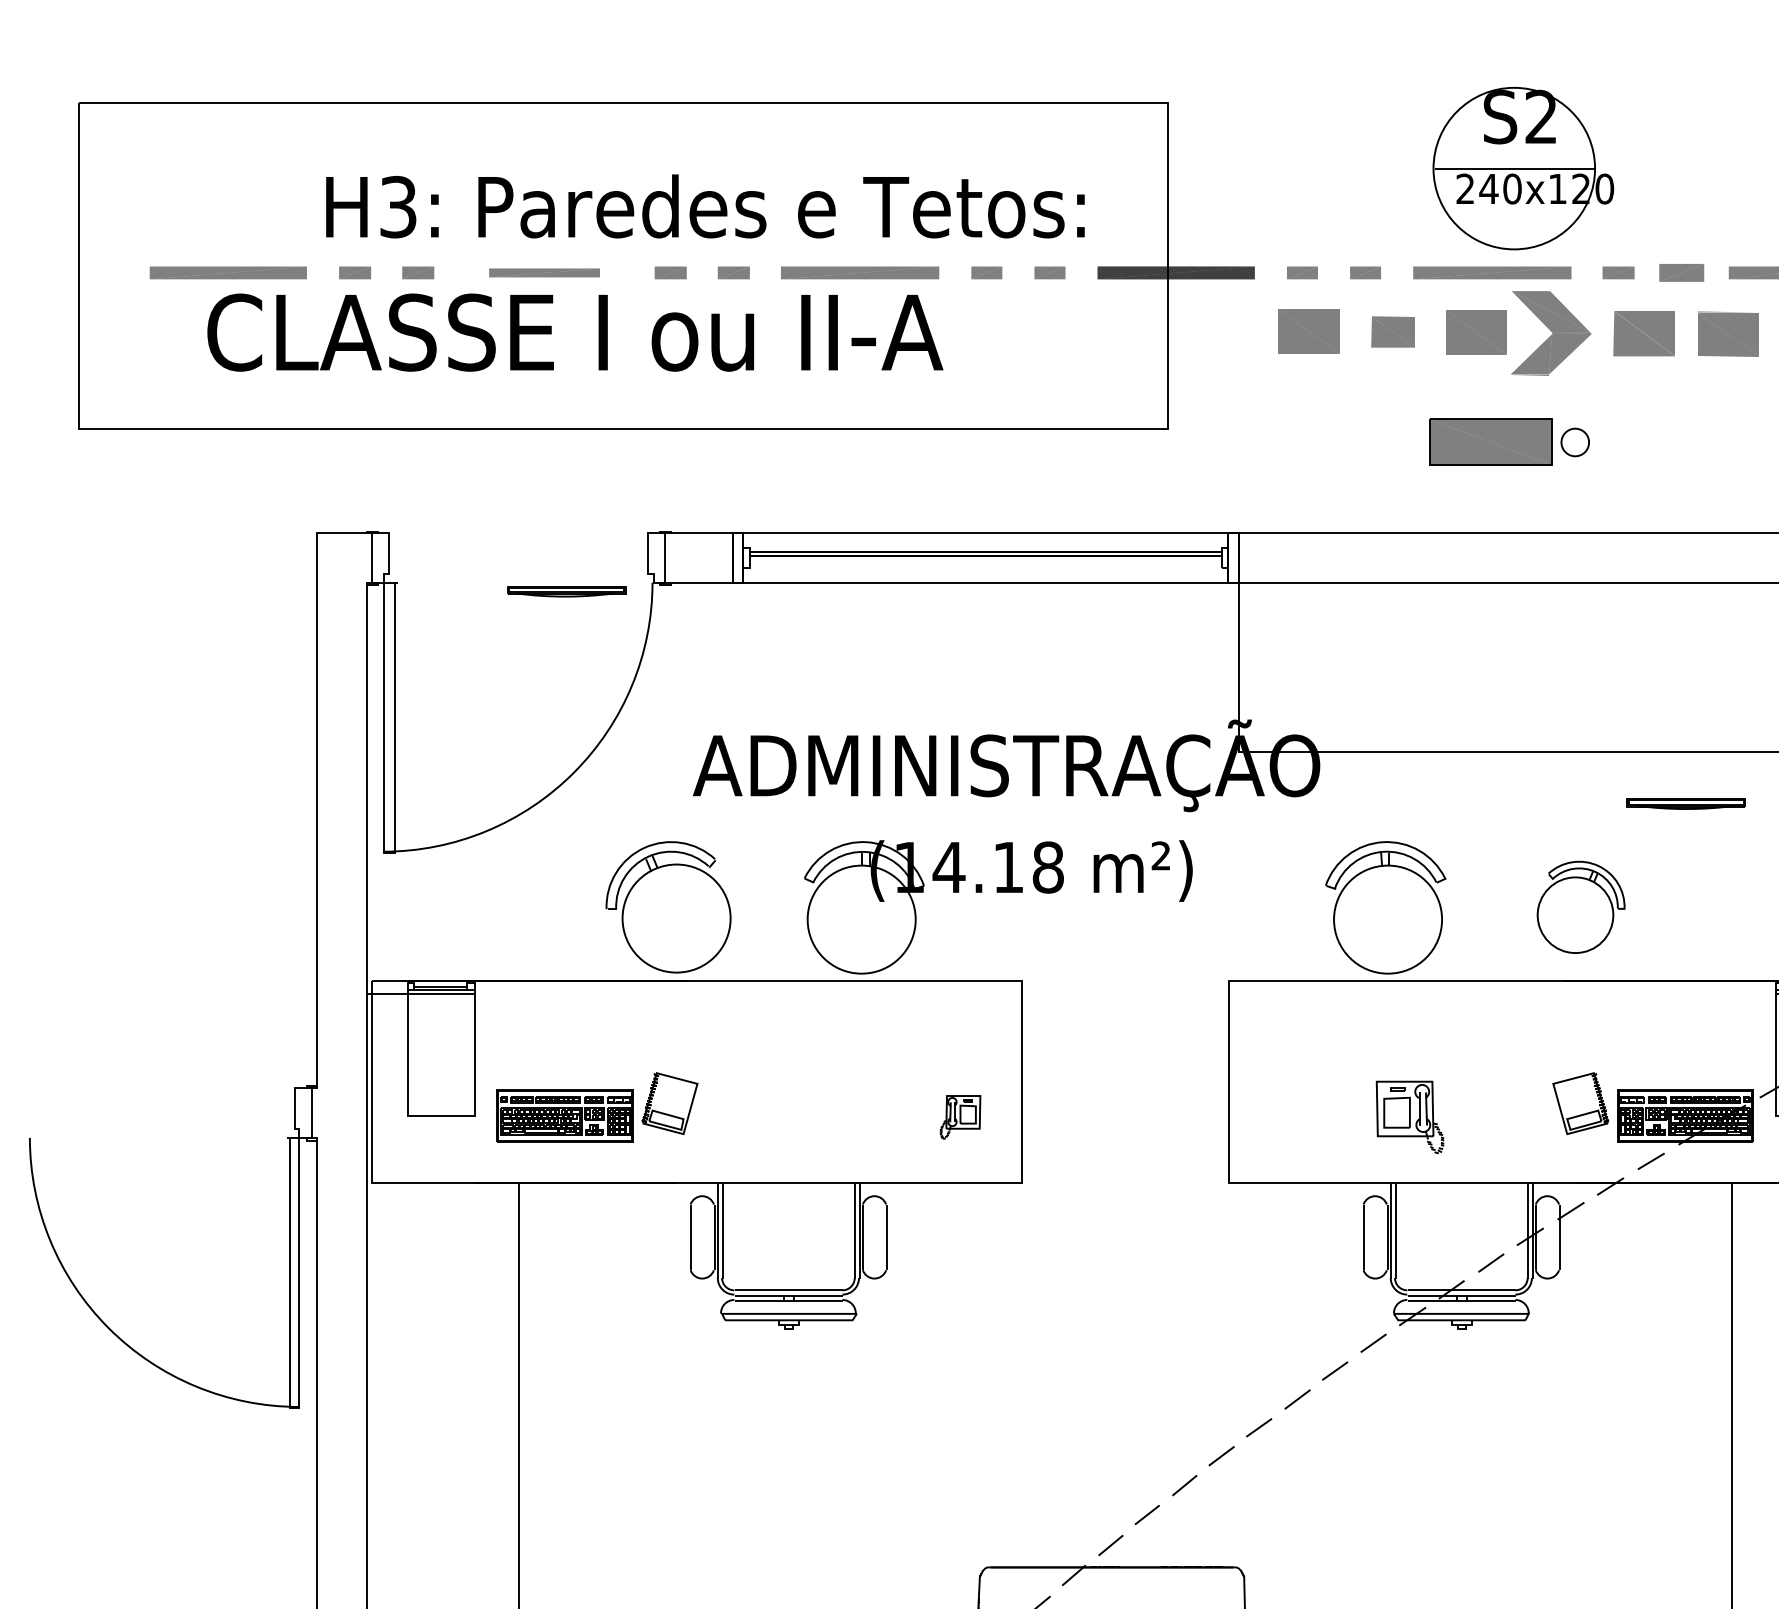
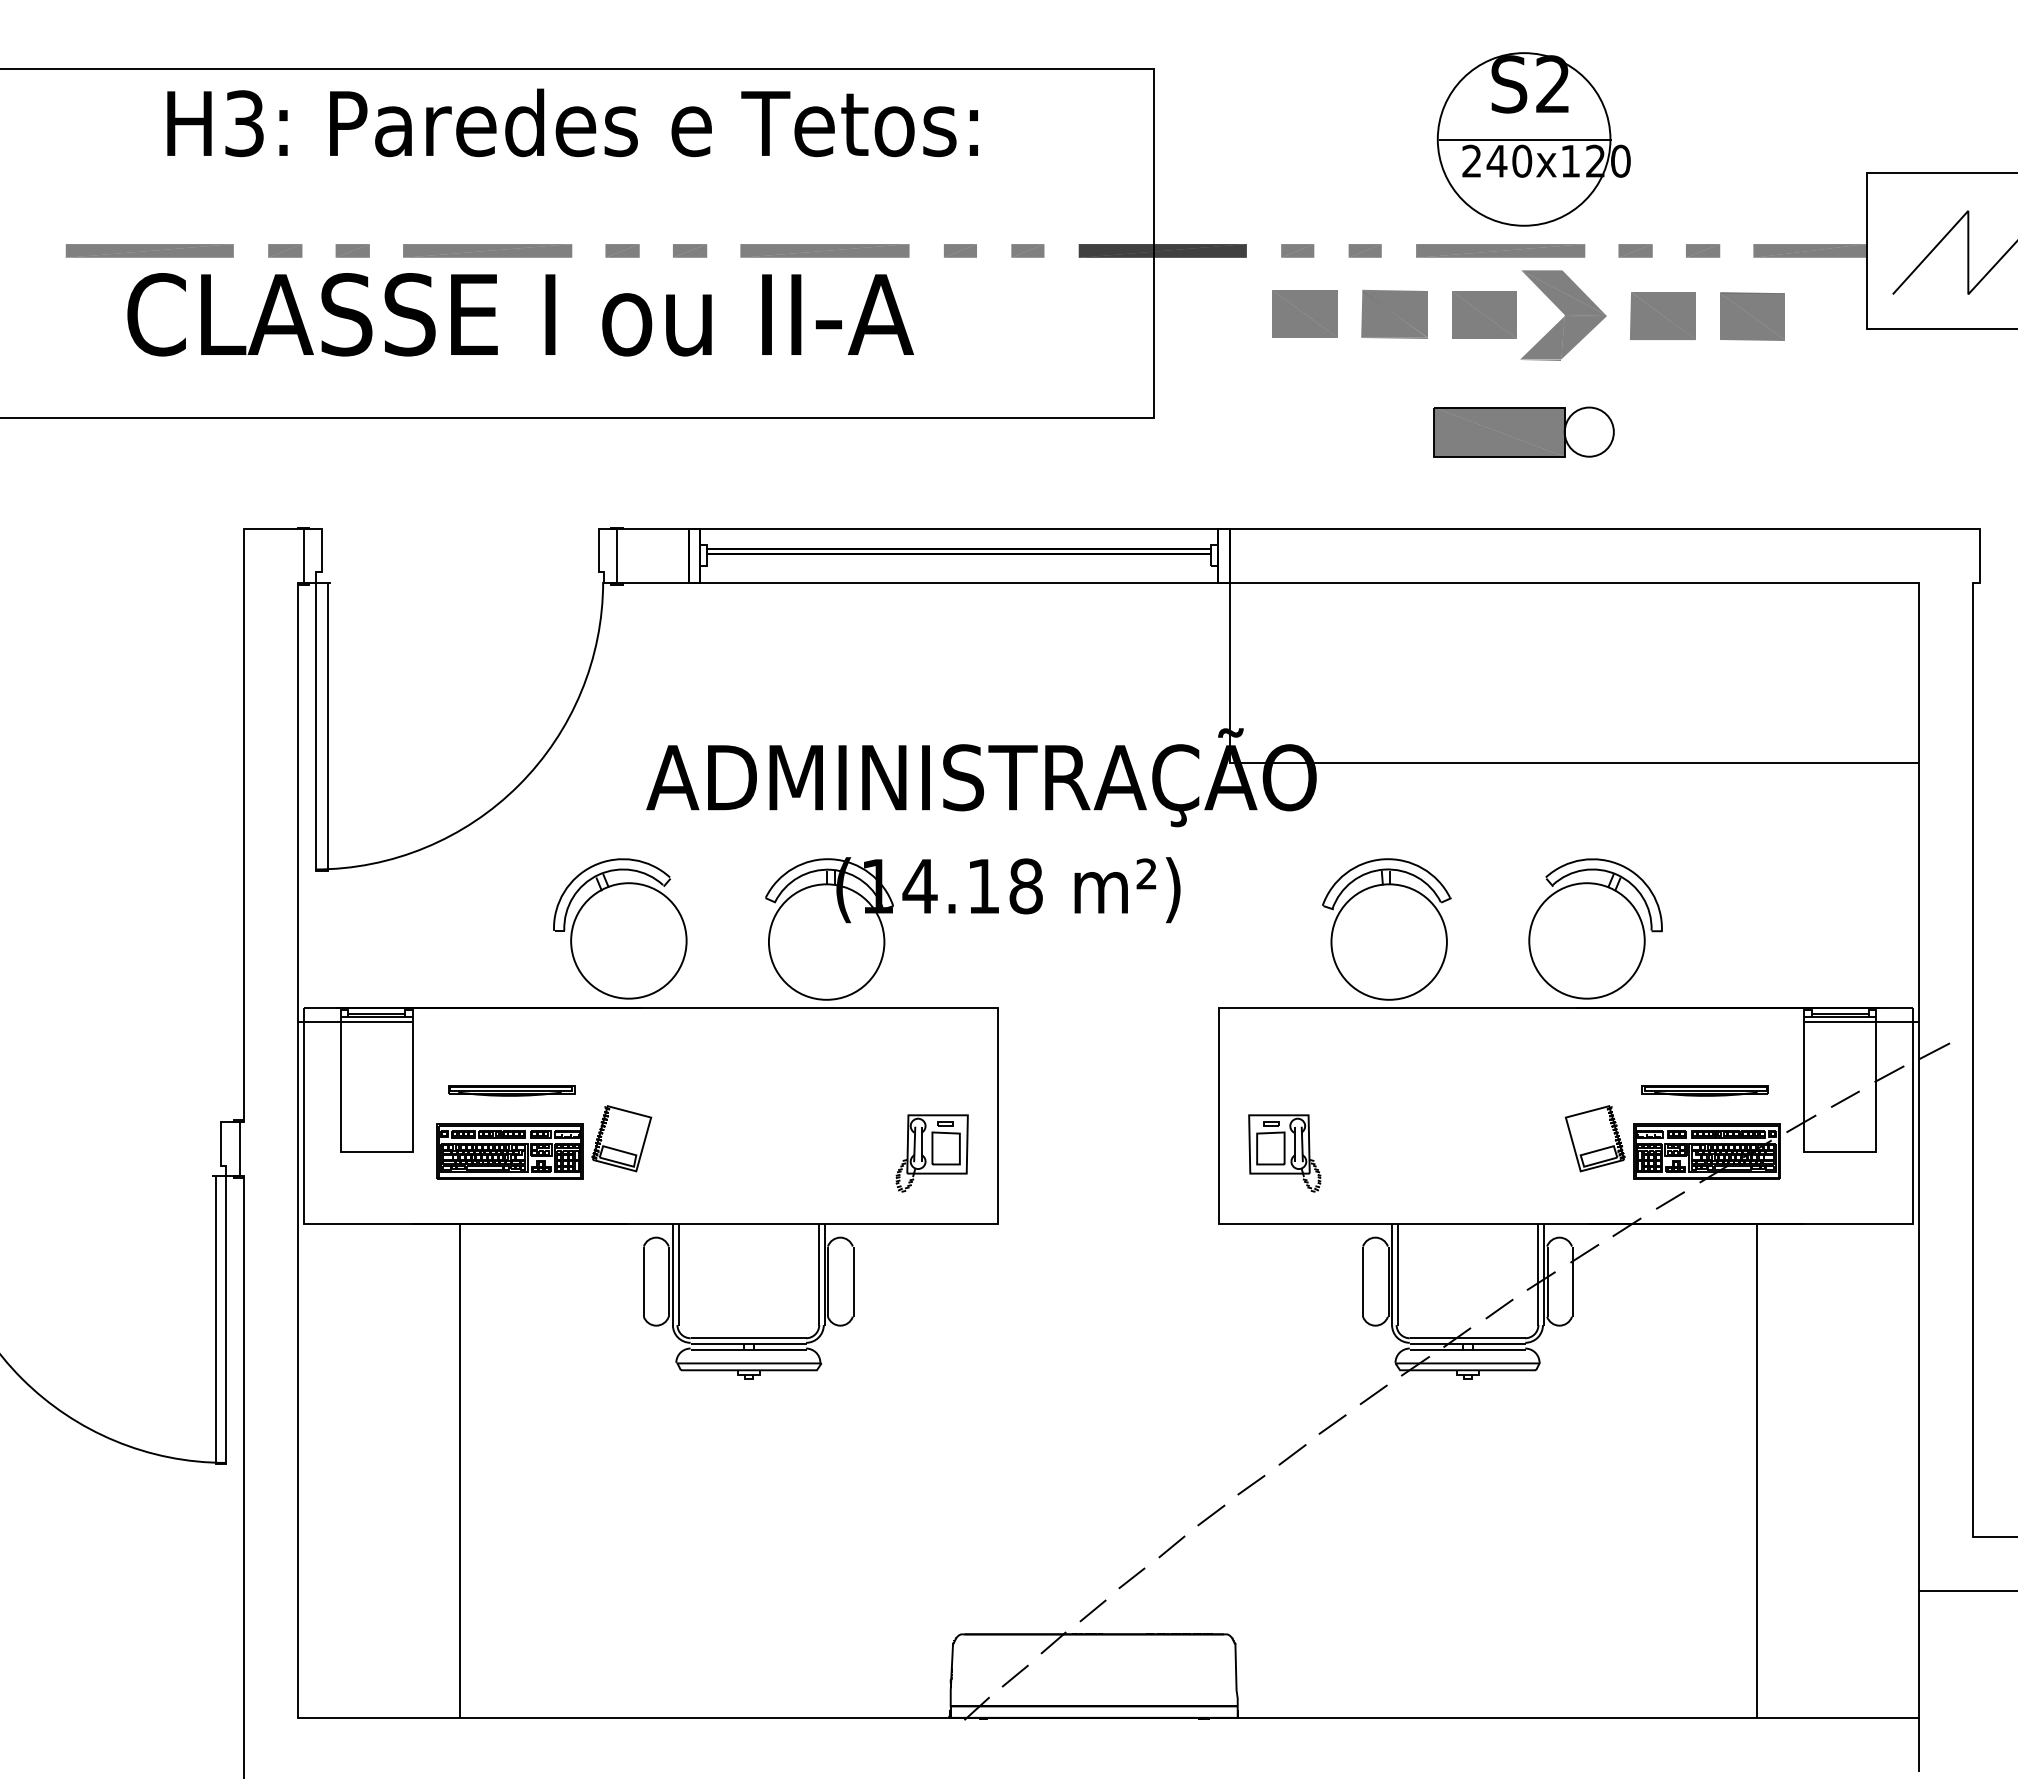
text: (705, 206) -> (572, 122), moved
part: (544, 272) -> (487, 250), size x1.43
part: (1681, 272) -> (1702, 250), size x0.71
part: (1393, 332) -> (1394, 314), size x1.43
circle: (1574, 441) -> (1588, 431), size x1.67
part: (566, 591) -> (511, 1090), moved
part: (1684, 804) -> (1704, 1090), moved
part: (1581, 906) -> (1595, 928), size x1.43
part: (959, 1117) -> (931, 1153), size x1.67
part: (1409, 1117) -> (1284, 1153), moved

